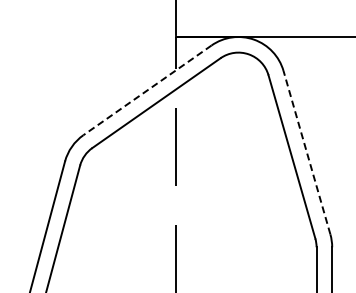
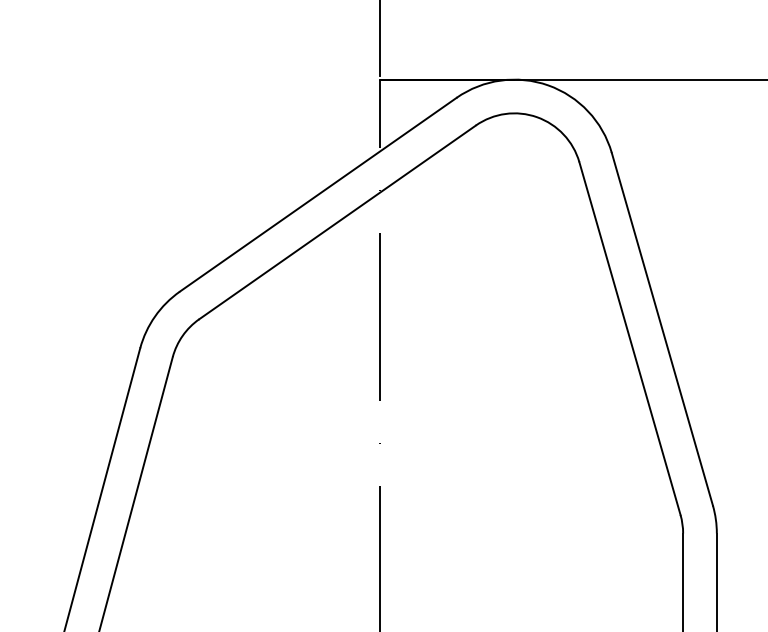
line: (147, 90) -> (318, 195), dashed -> solid
line: (306, 152) -> (661, 328), dashed -> solid

